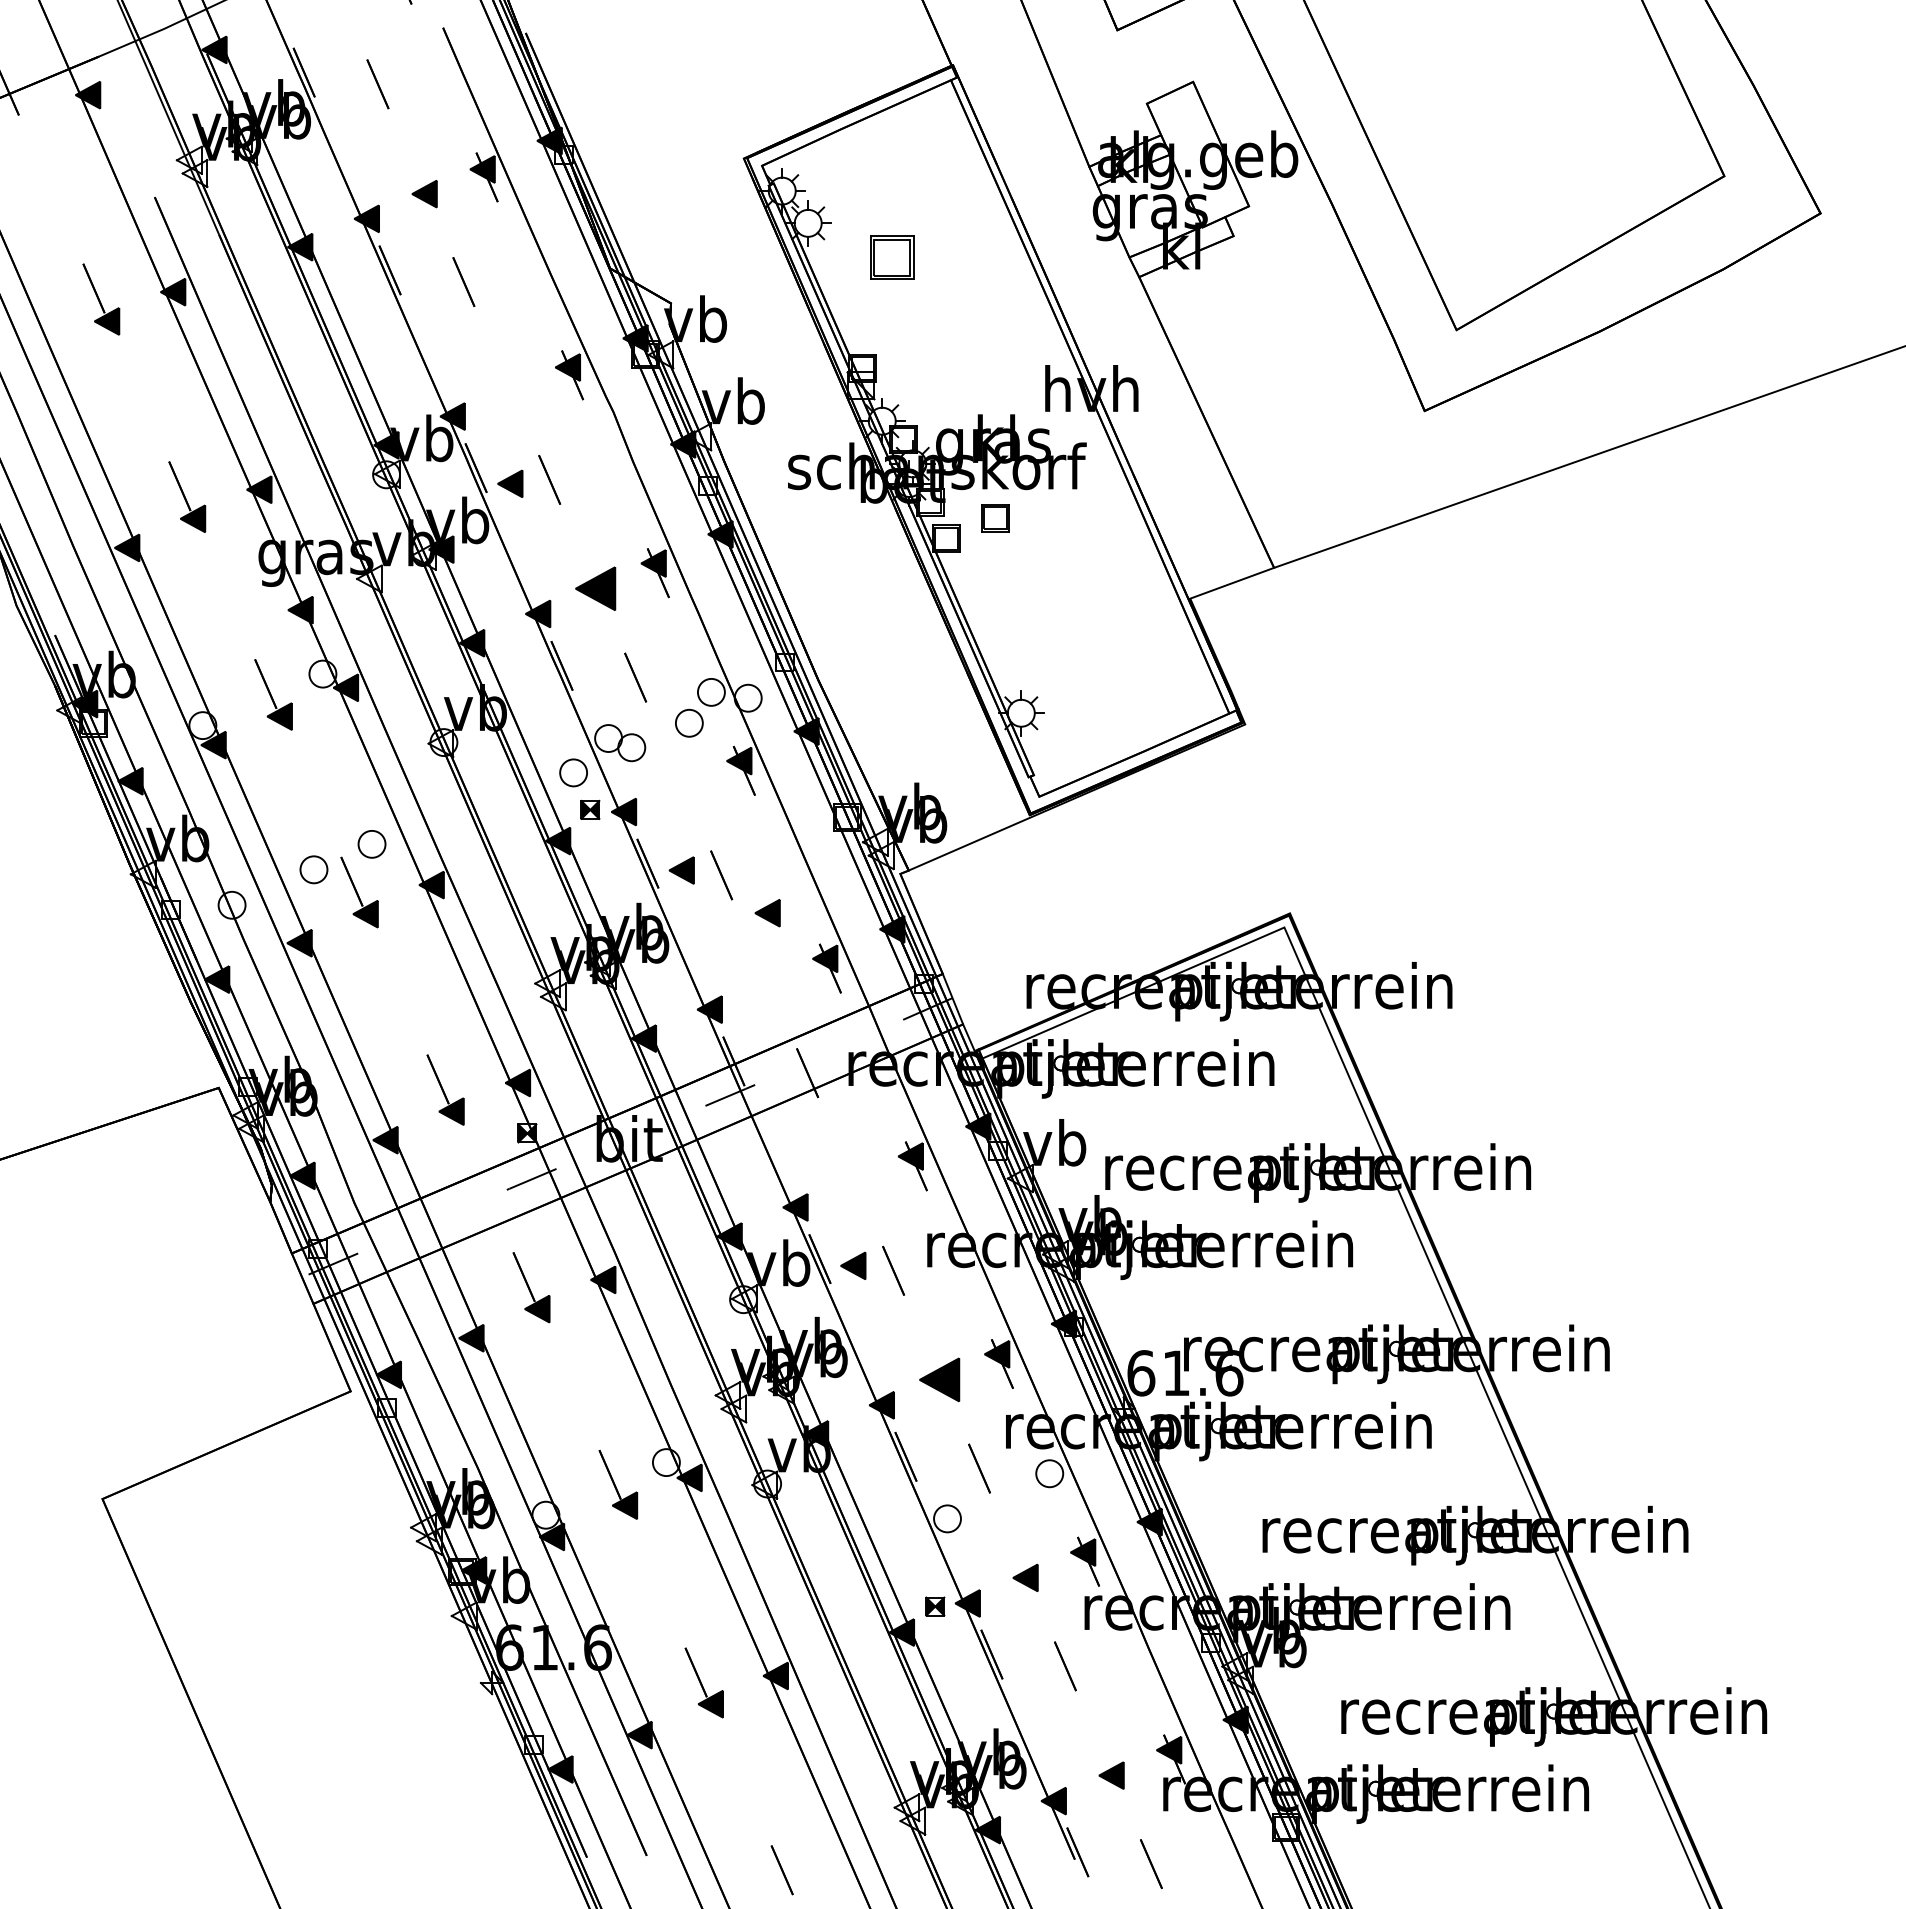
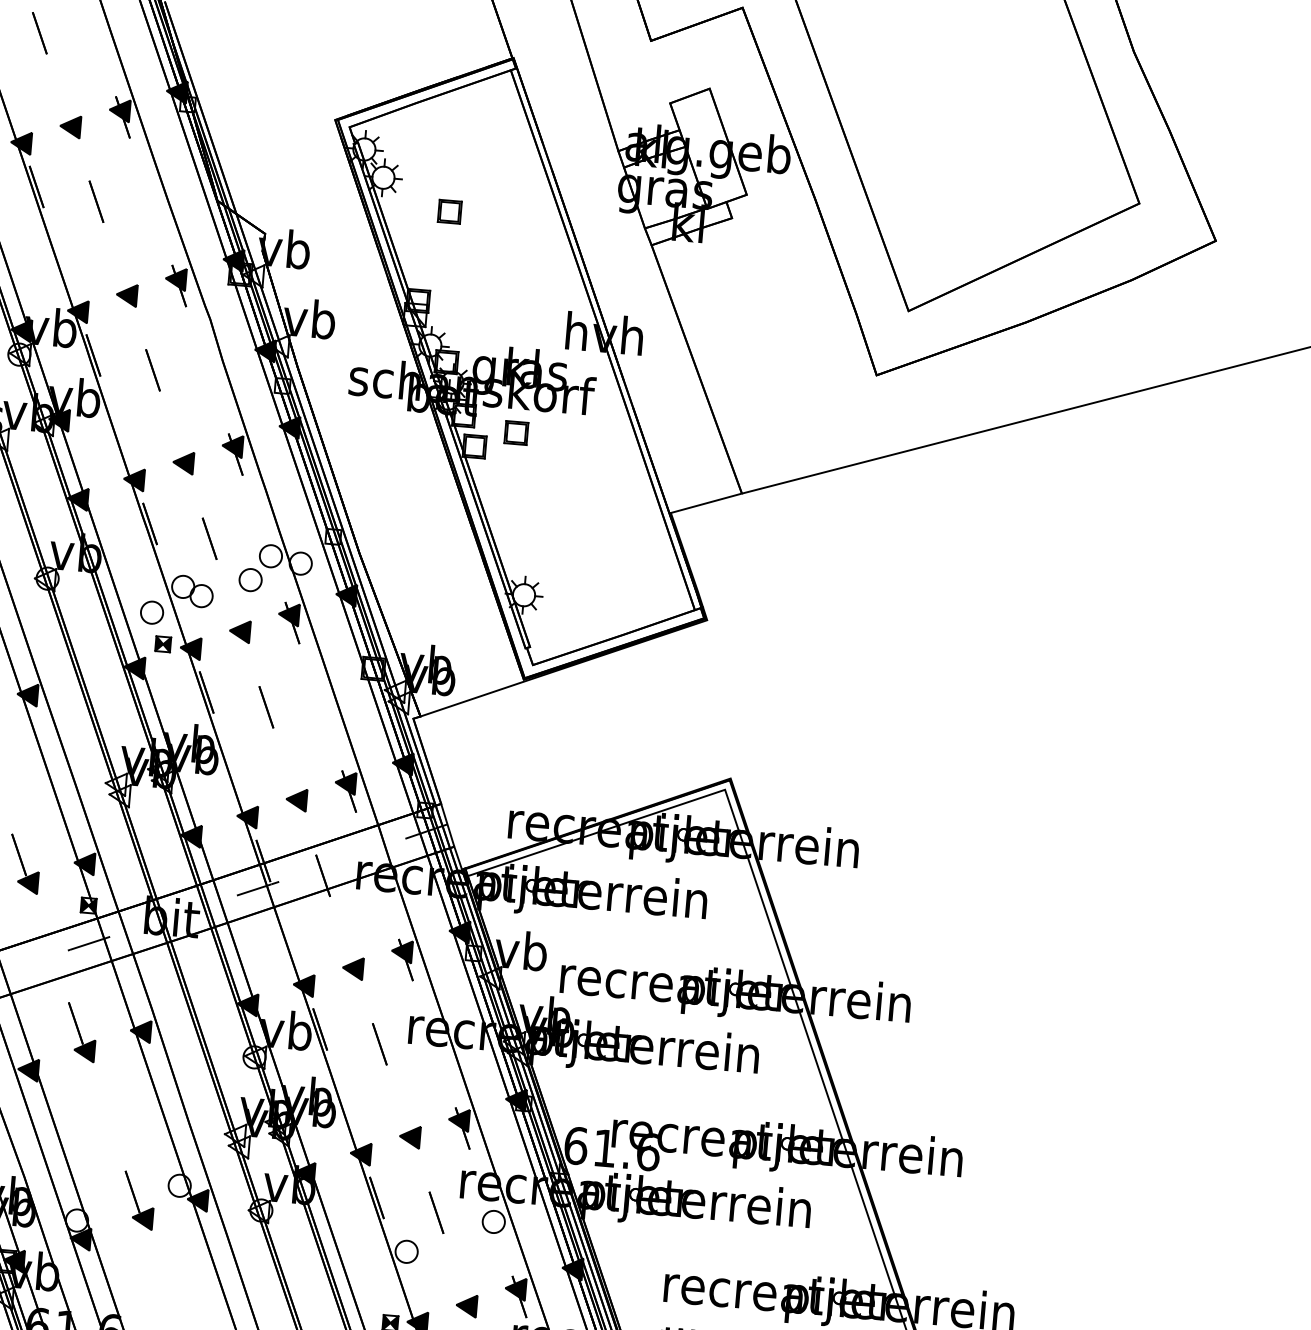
part: (891, 257) -> (449, 211), size x0.62
part: (510, 483) -> (127, 294), moved
part: (596, 588) -> (183, 462), size x0.62
part: (681, 870) -> (239, 631), moved
part: (767, 913) -> (296, 800), moved
part: (853, 1265) -> (353, 968), moved
part: (939, 1379) -> (409, 1136), size x0.62

